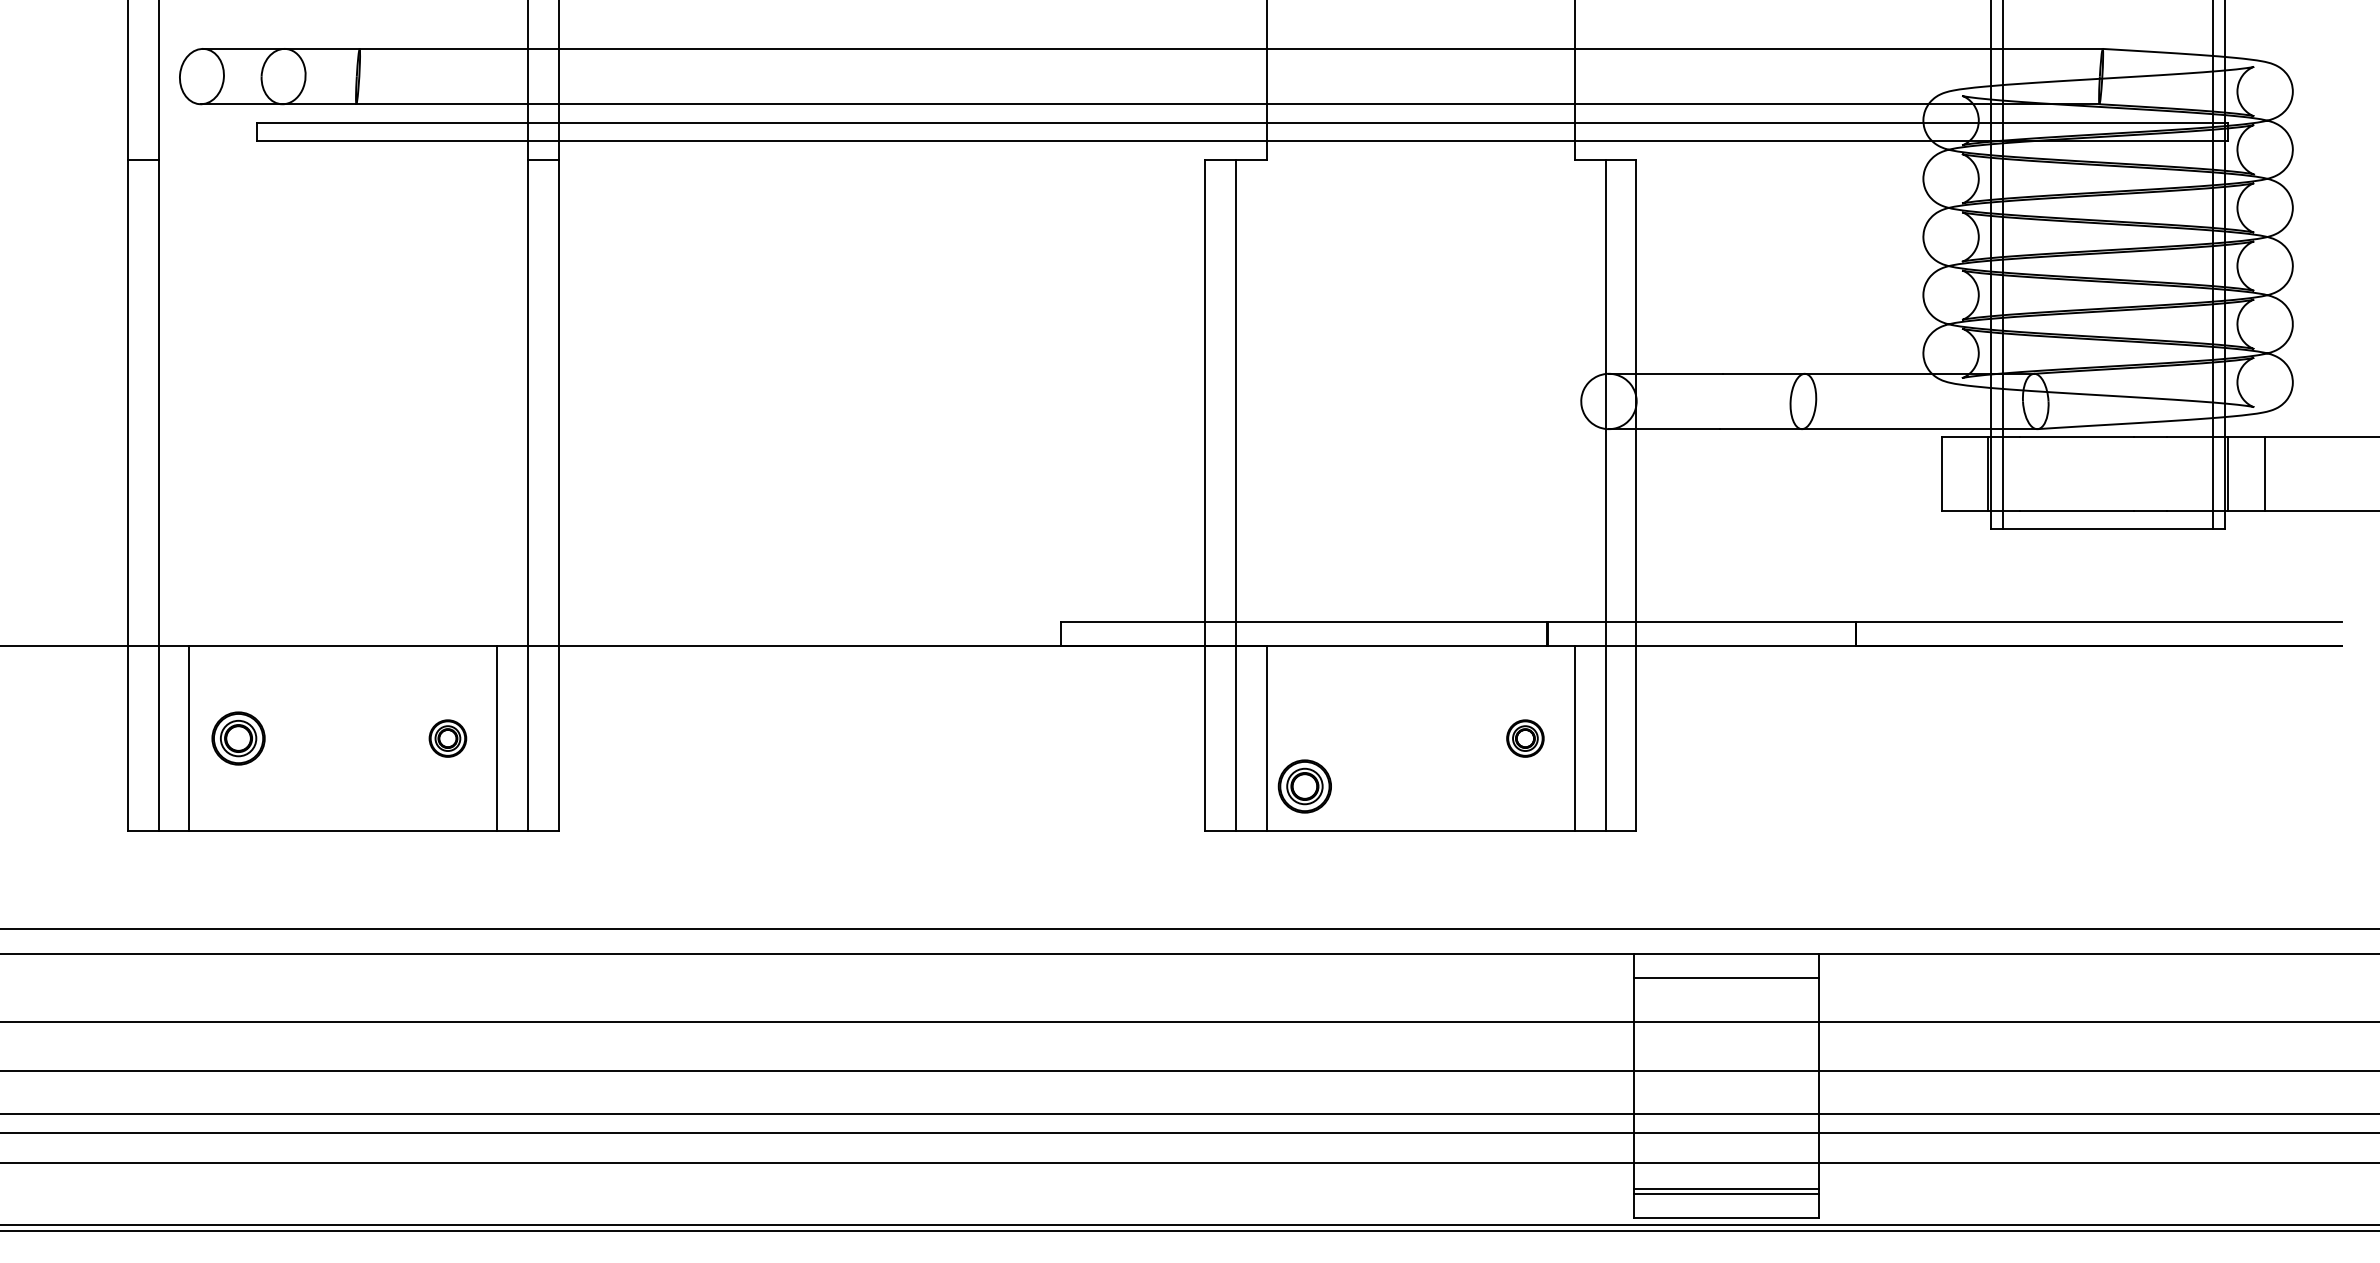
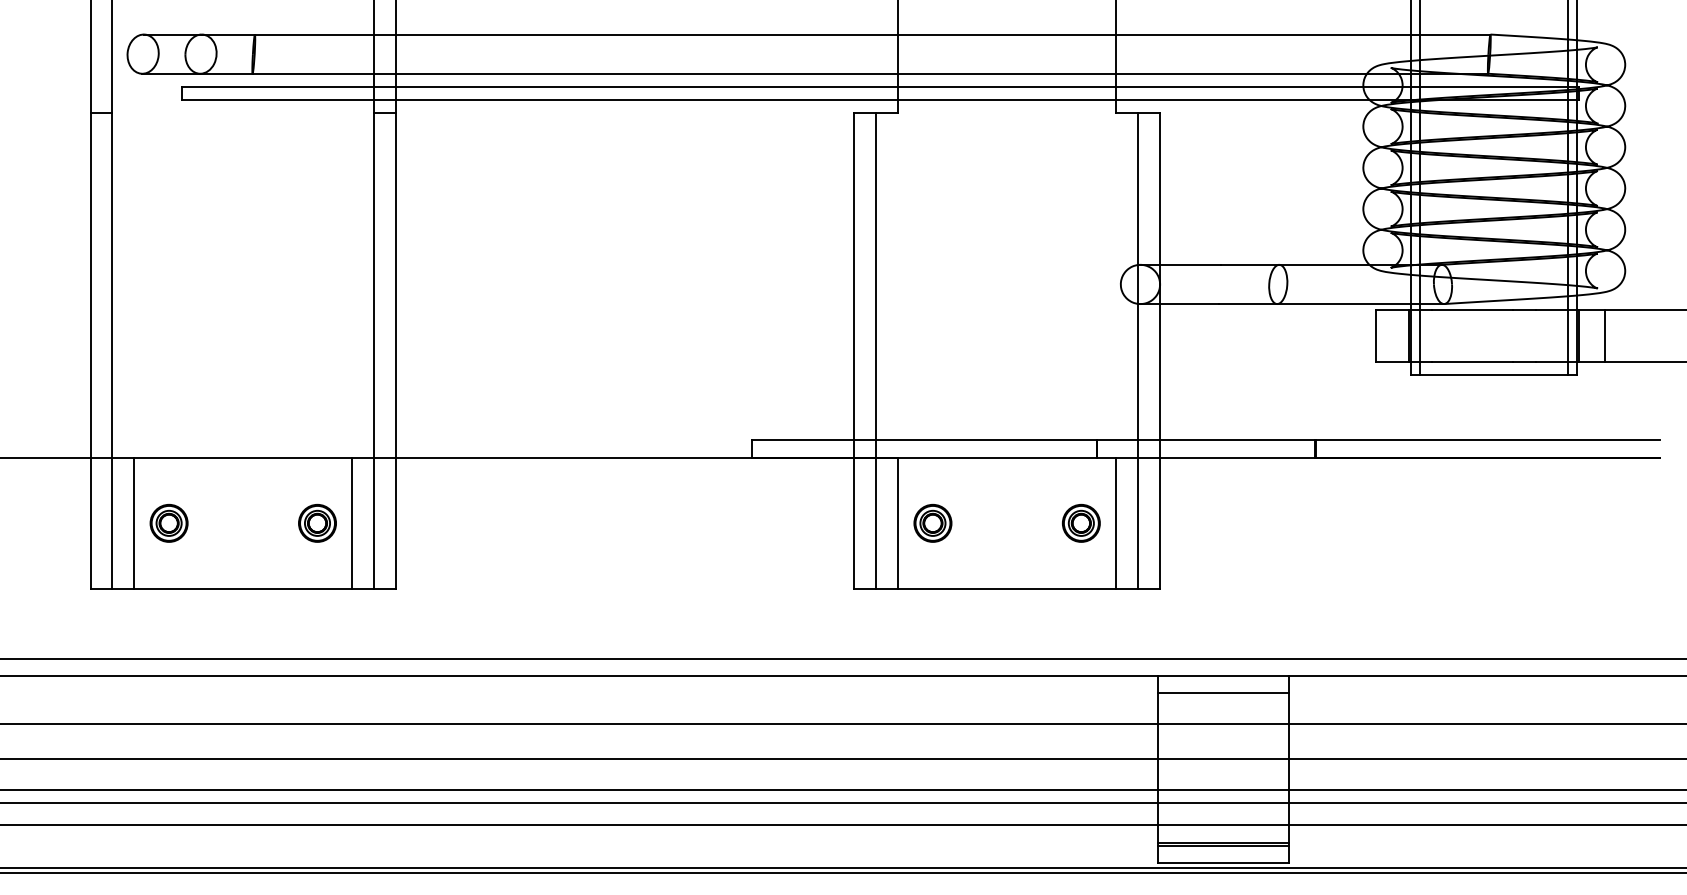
part: (447, 738) -> (317, 523), size x1.43
part: (1524, 738) -> (1080, 523), size x1.43
part: (1304, 786) -> (932, 523), moved

